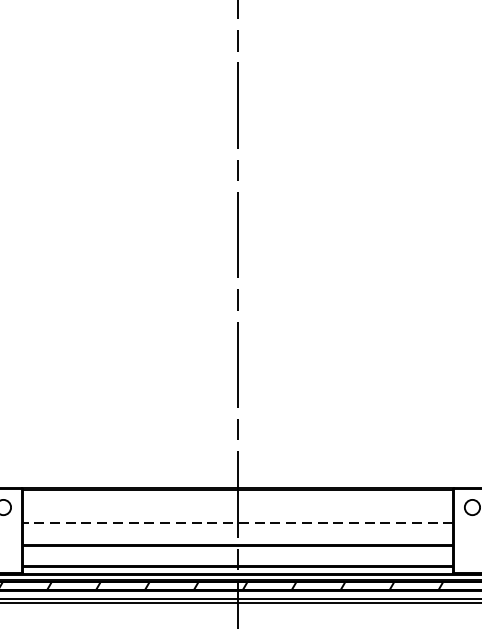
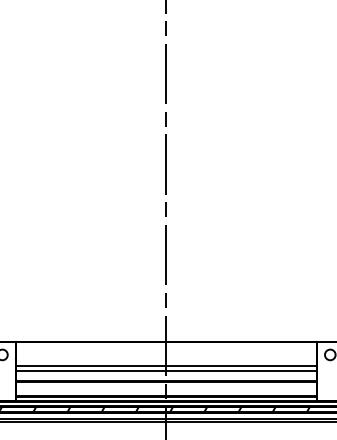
line: (238, 522) -> (166, 365), dashed -> solid
line: (236, 529) -> (165, 370), added

